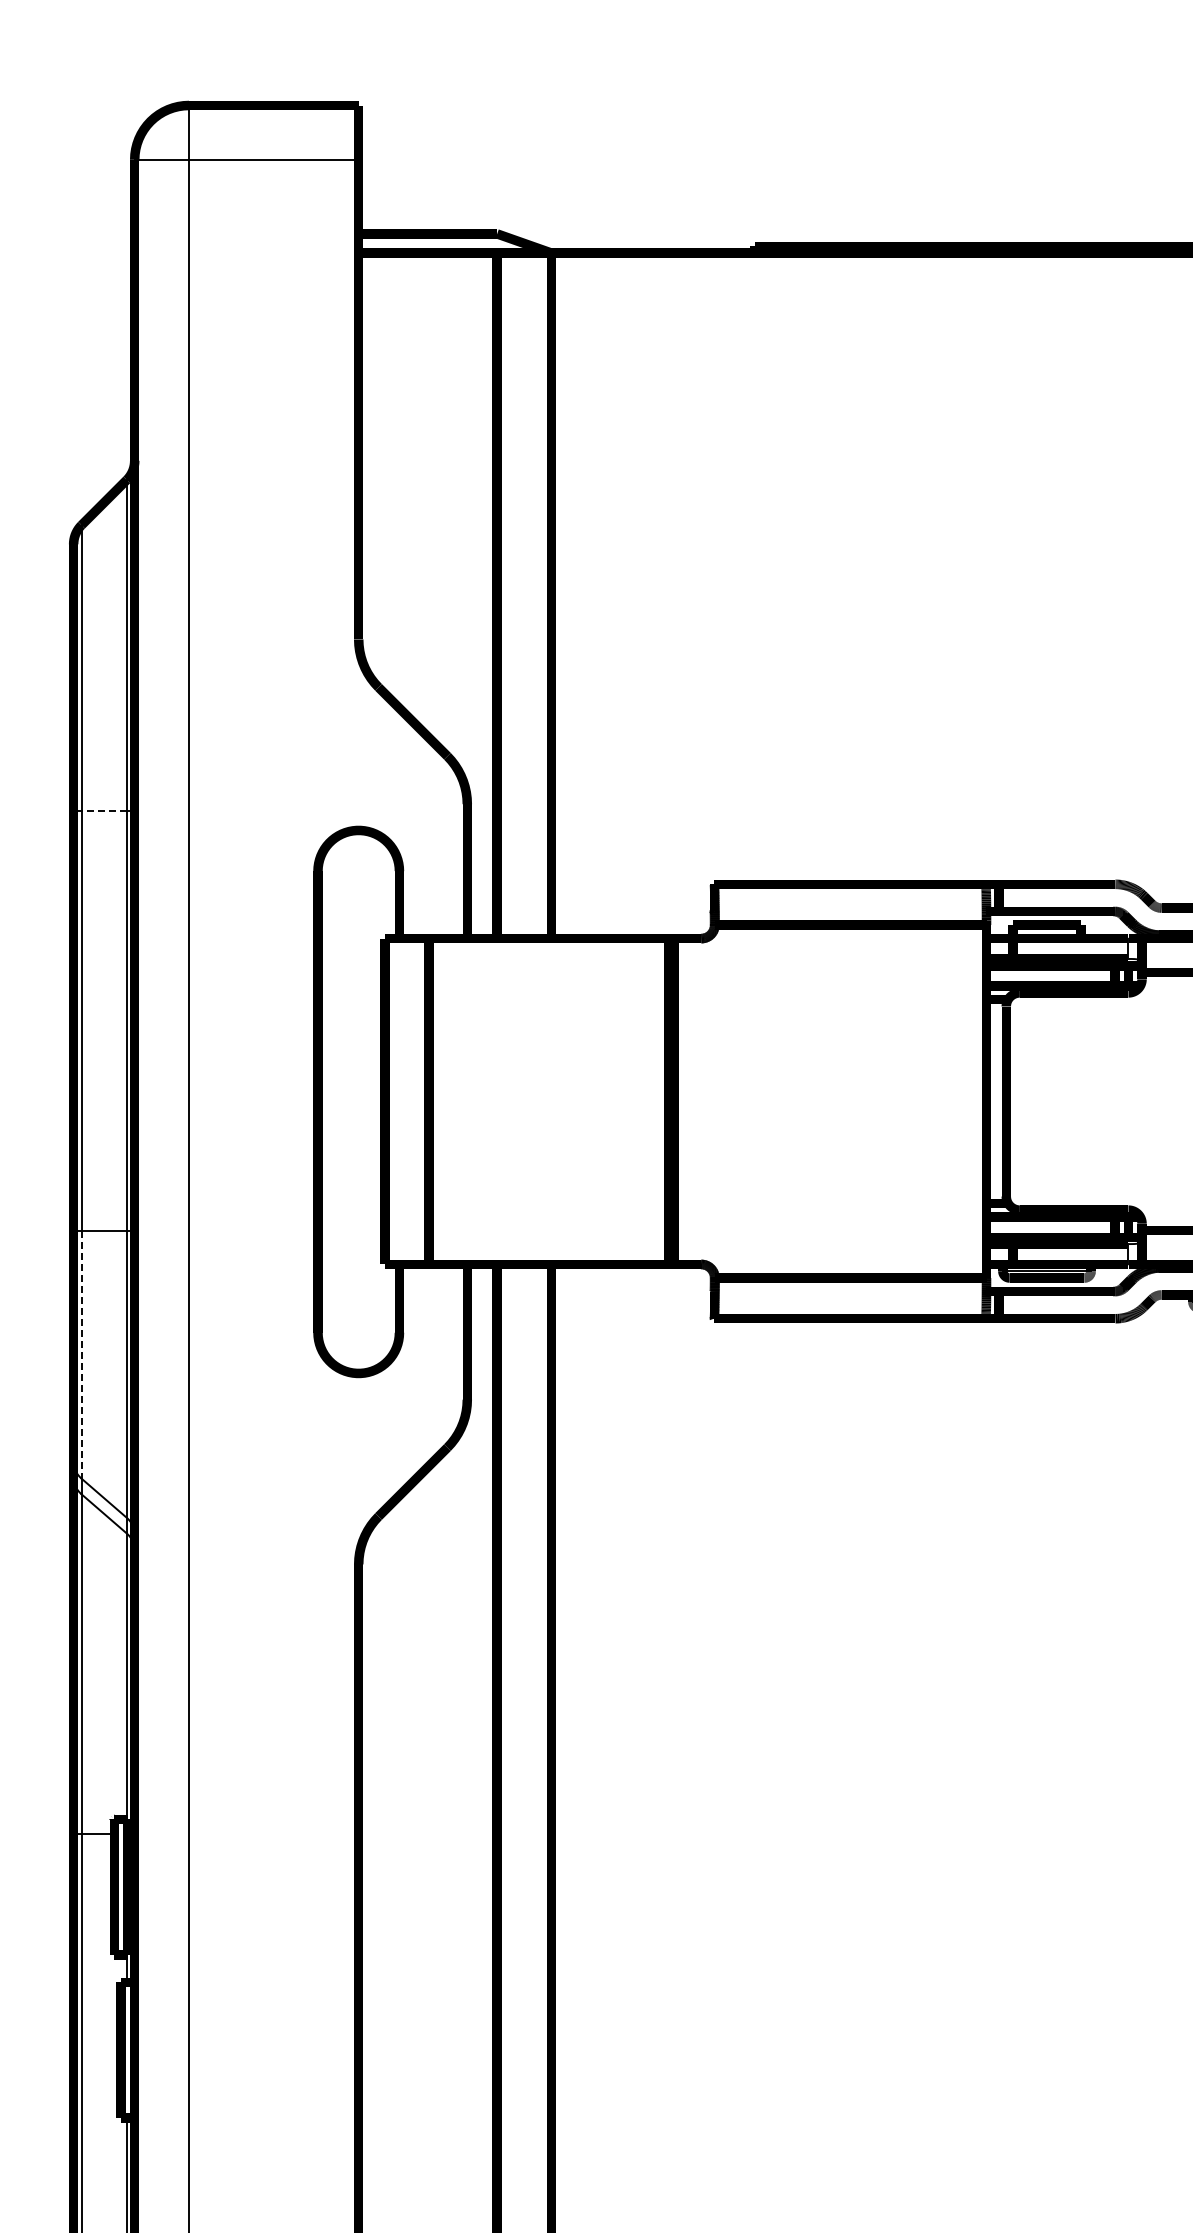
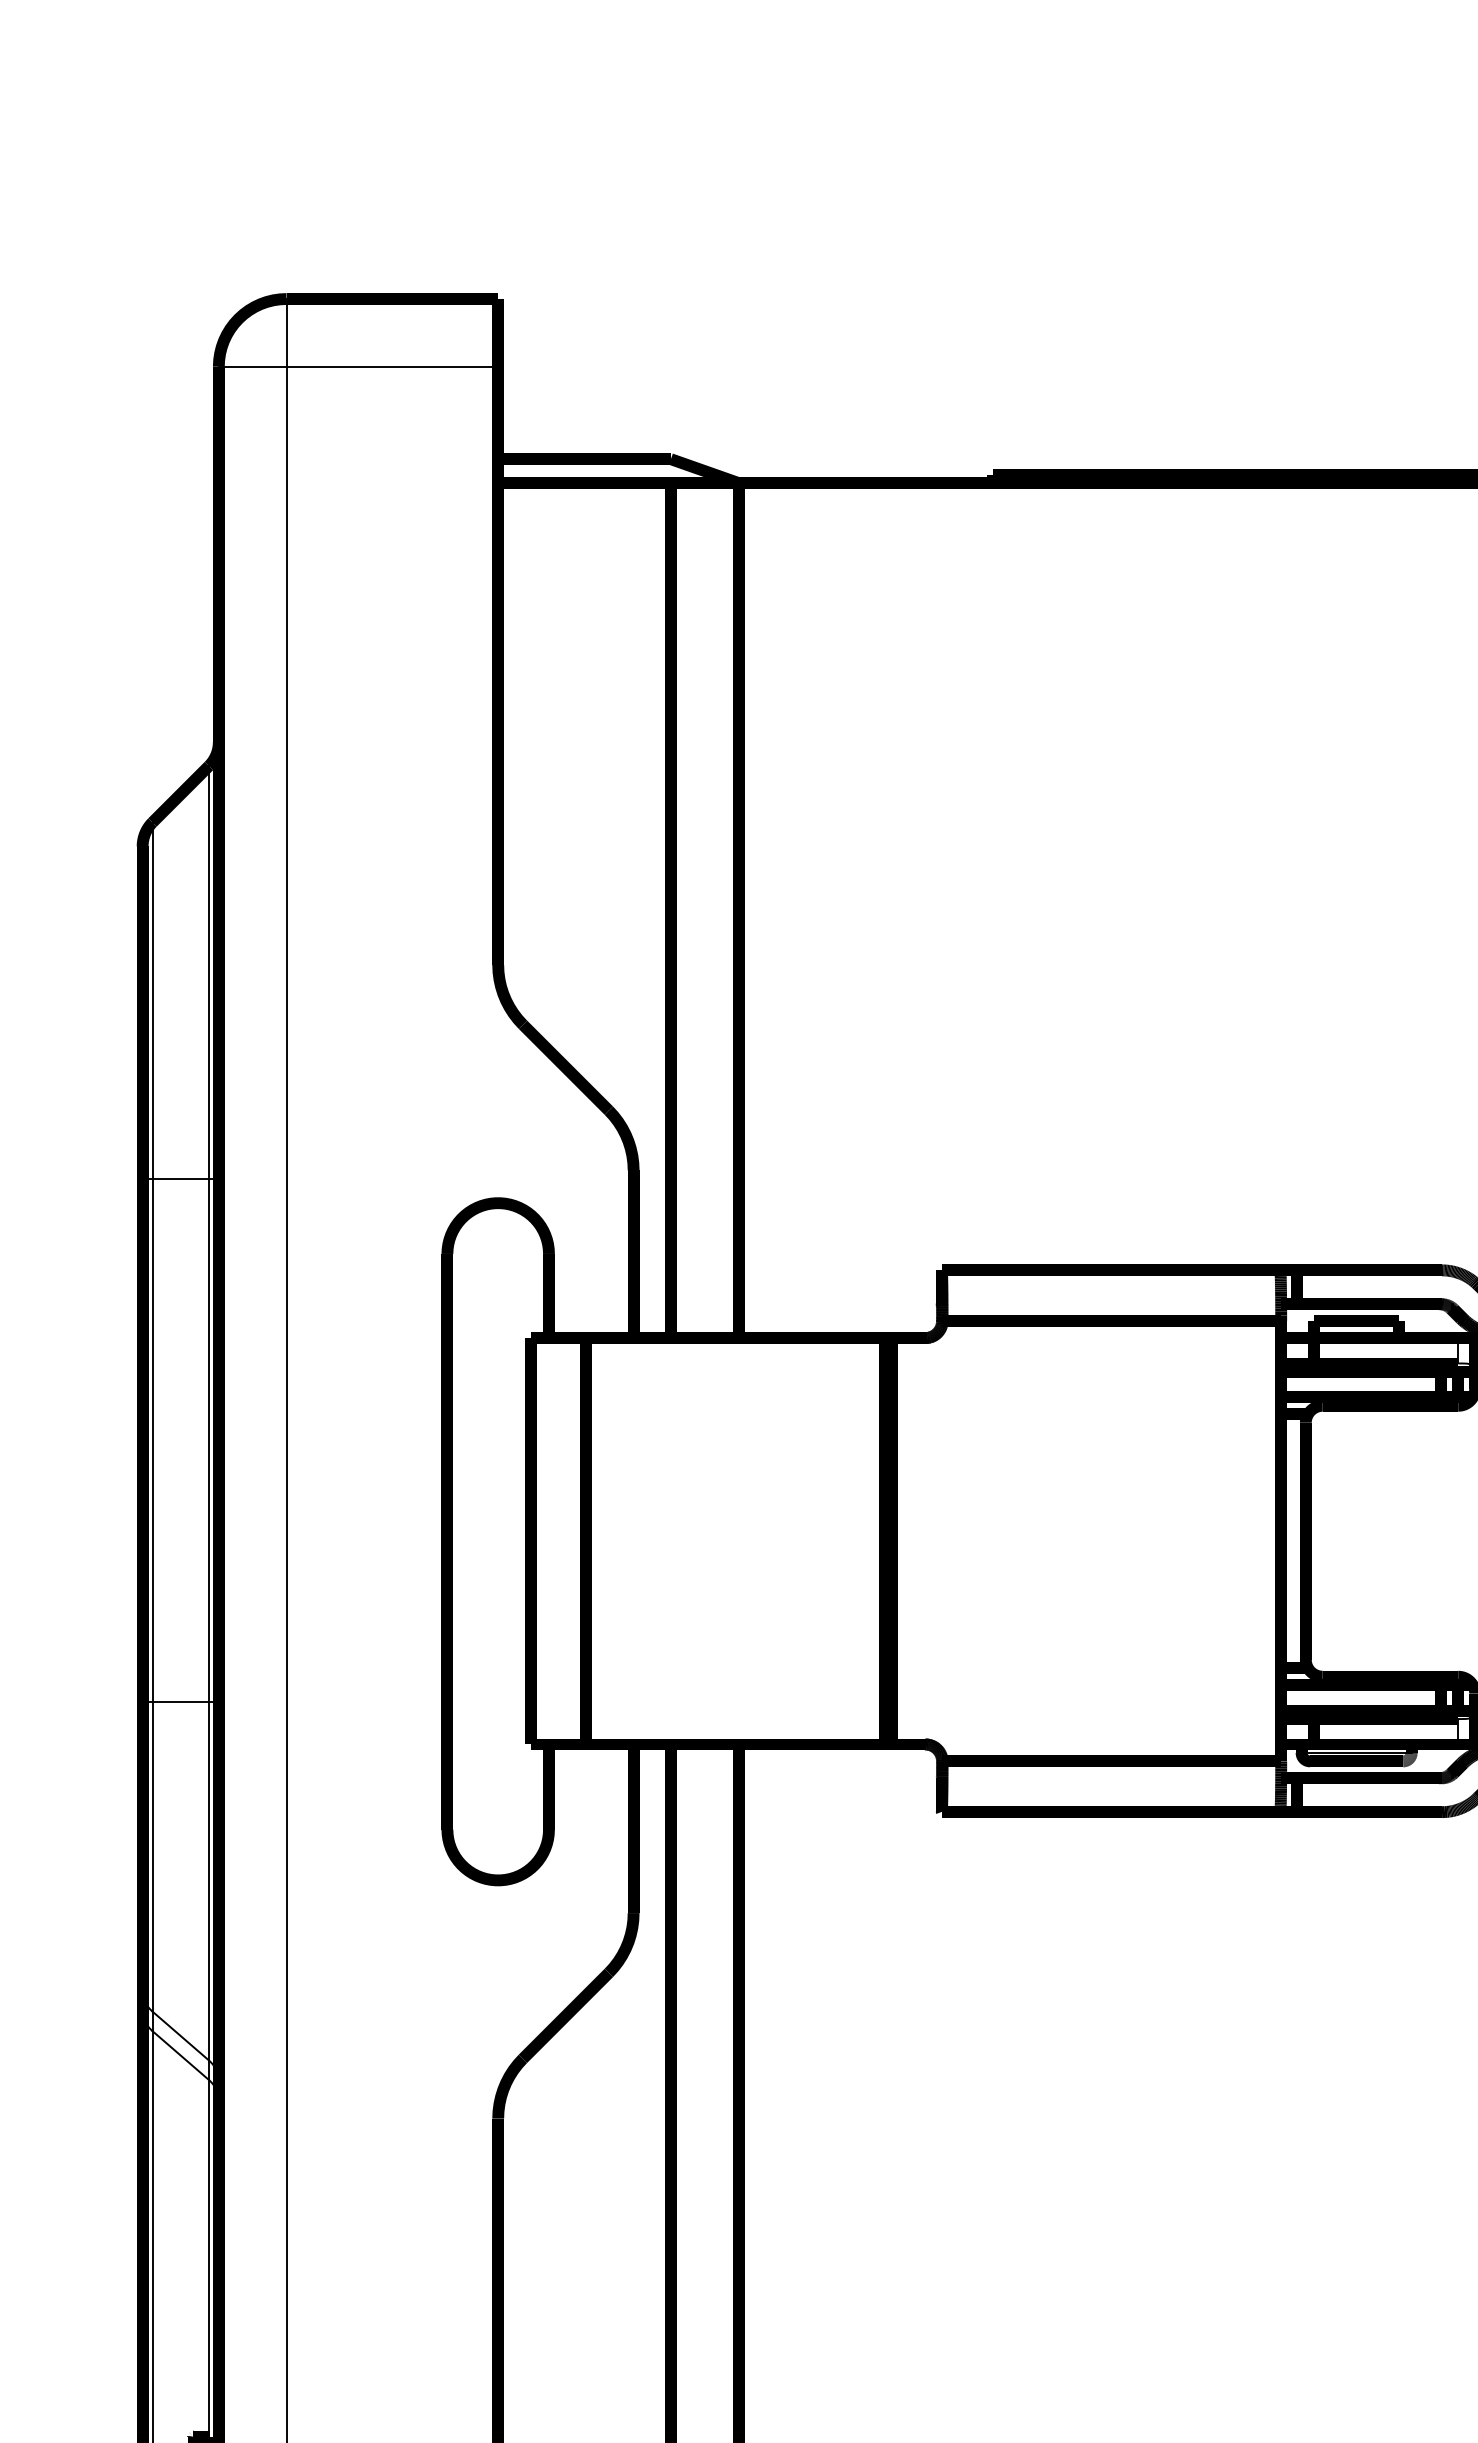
line: (104, 811) -> (181, 1179), dashed -> solid
line: (81, 1354) -> (152, 1856), dashed -> solid

